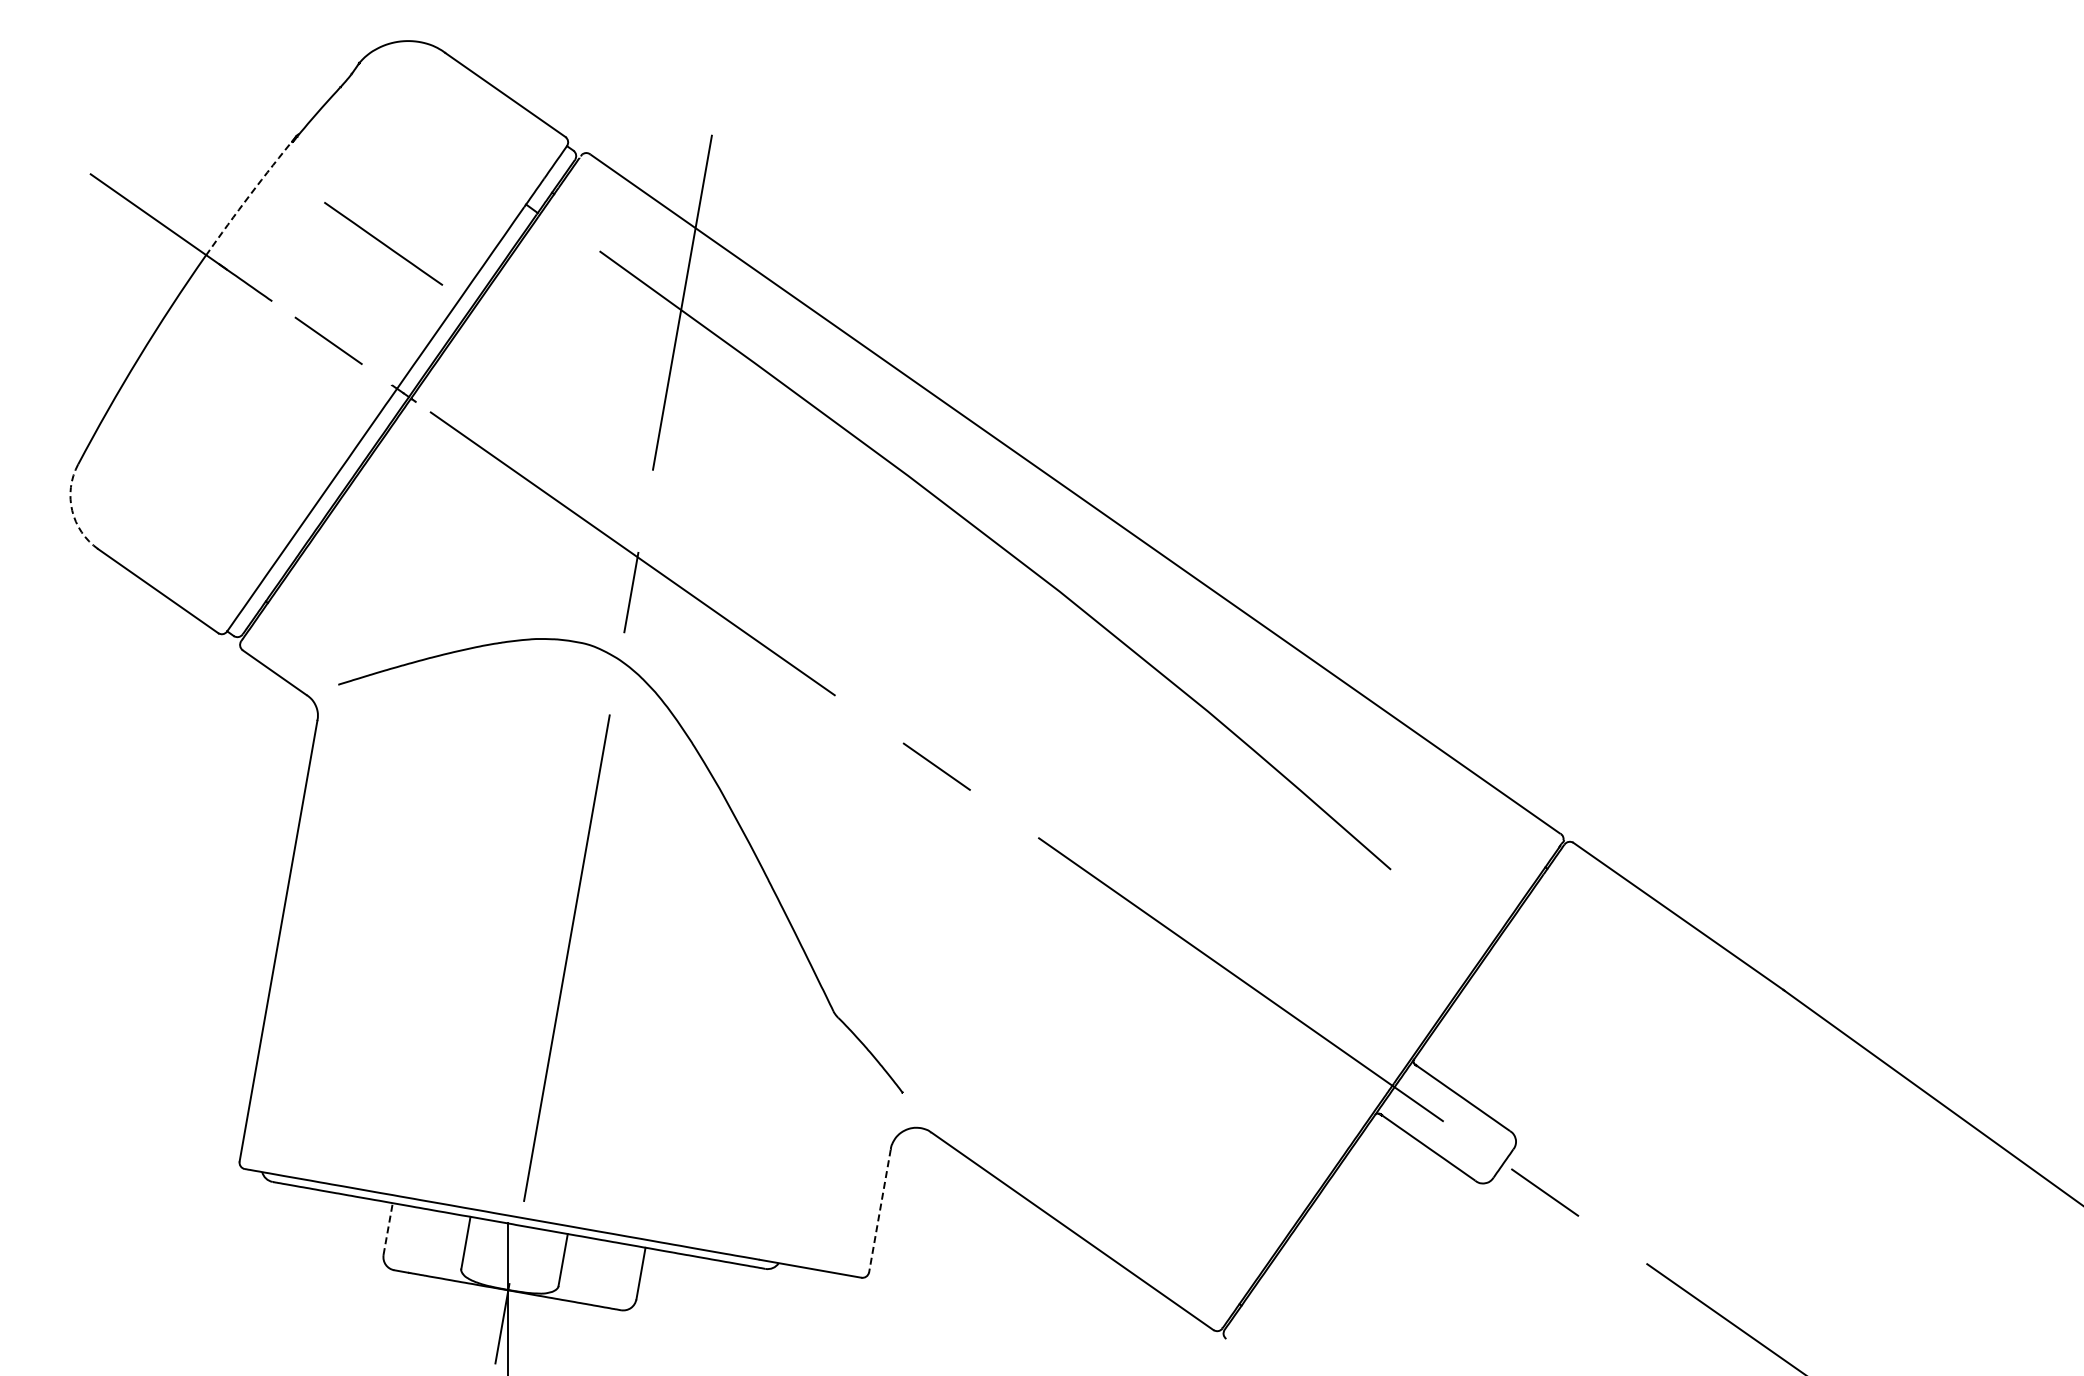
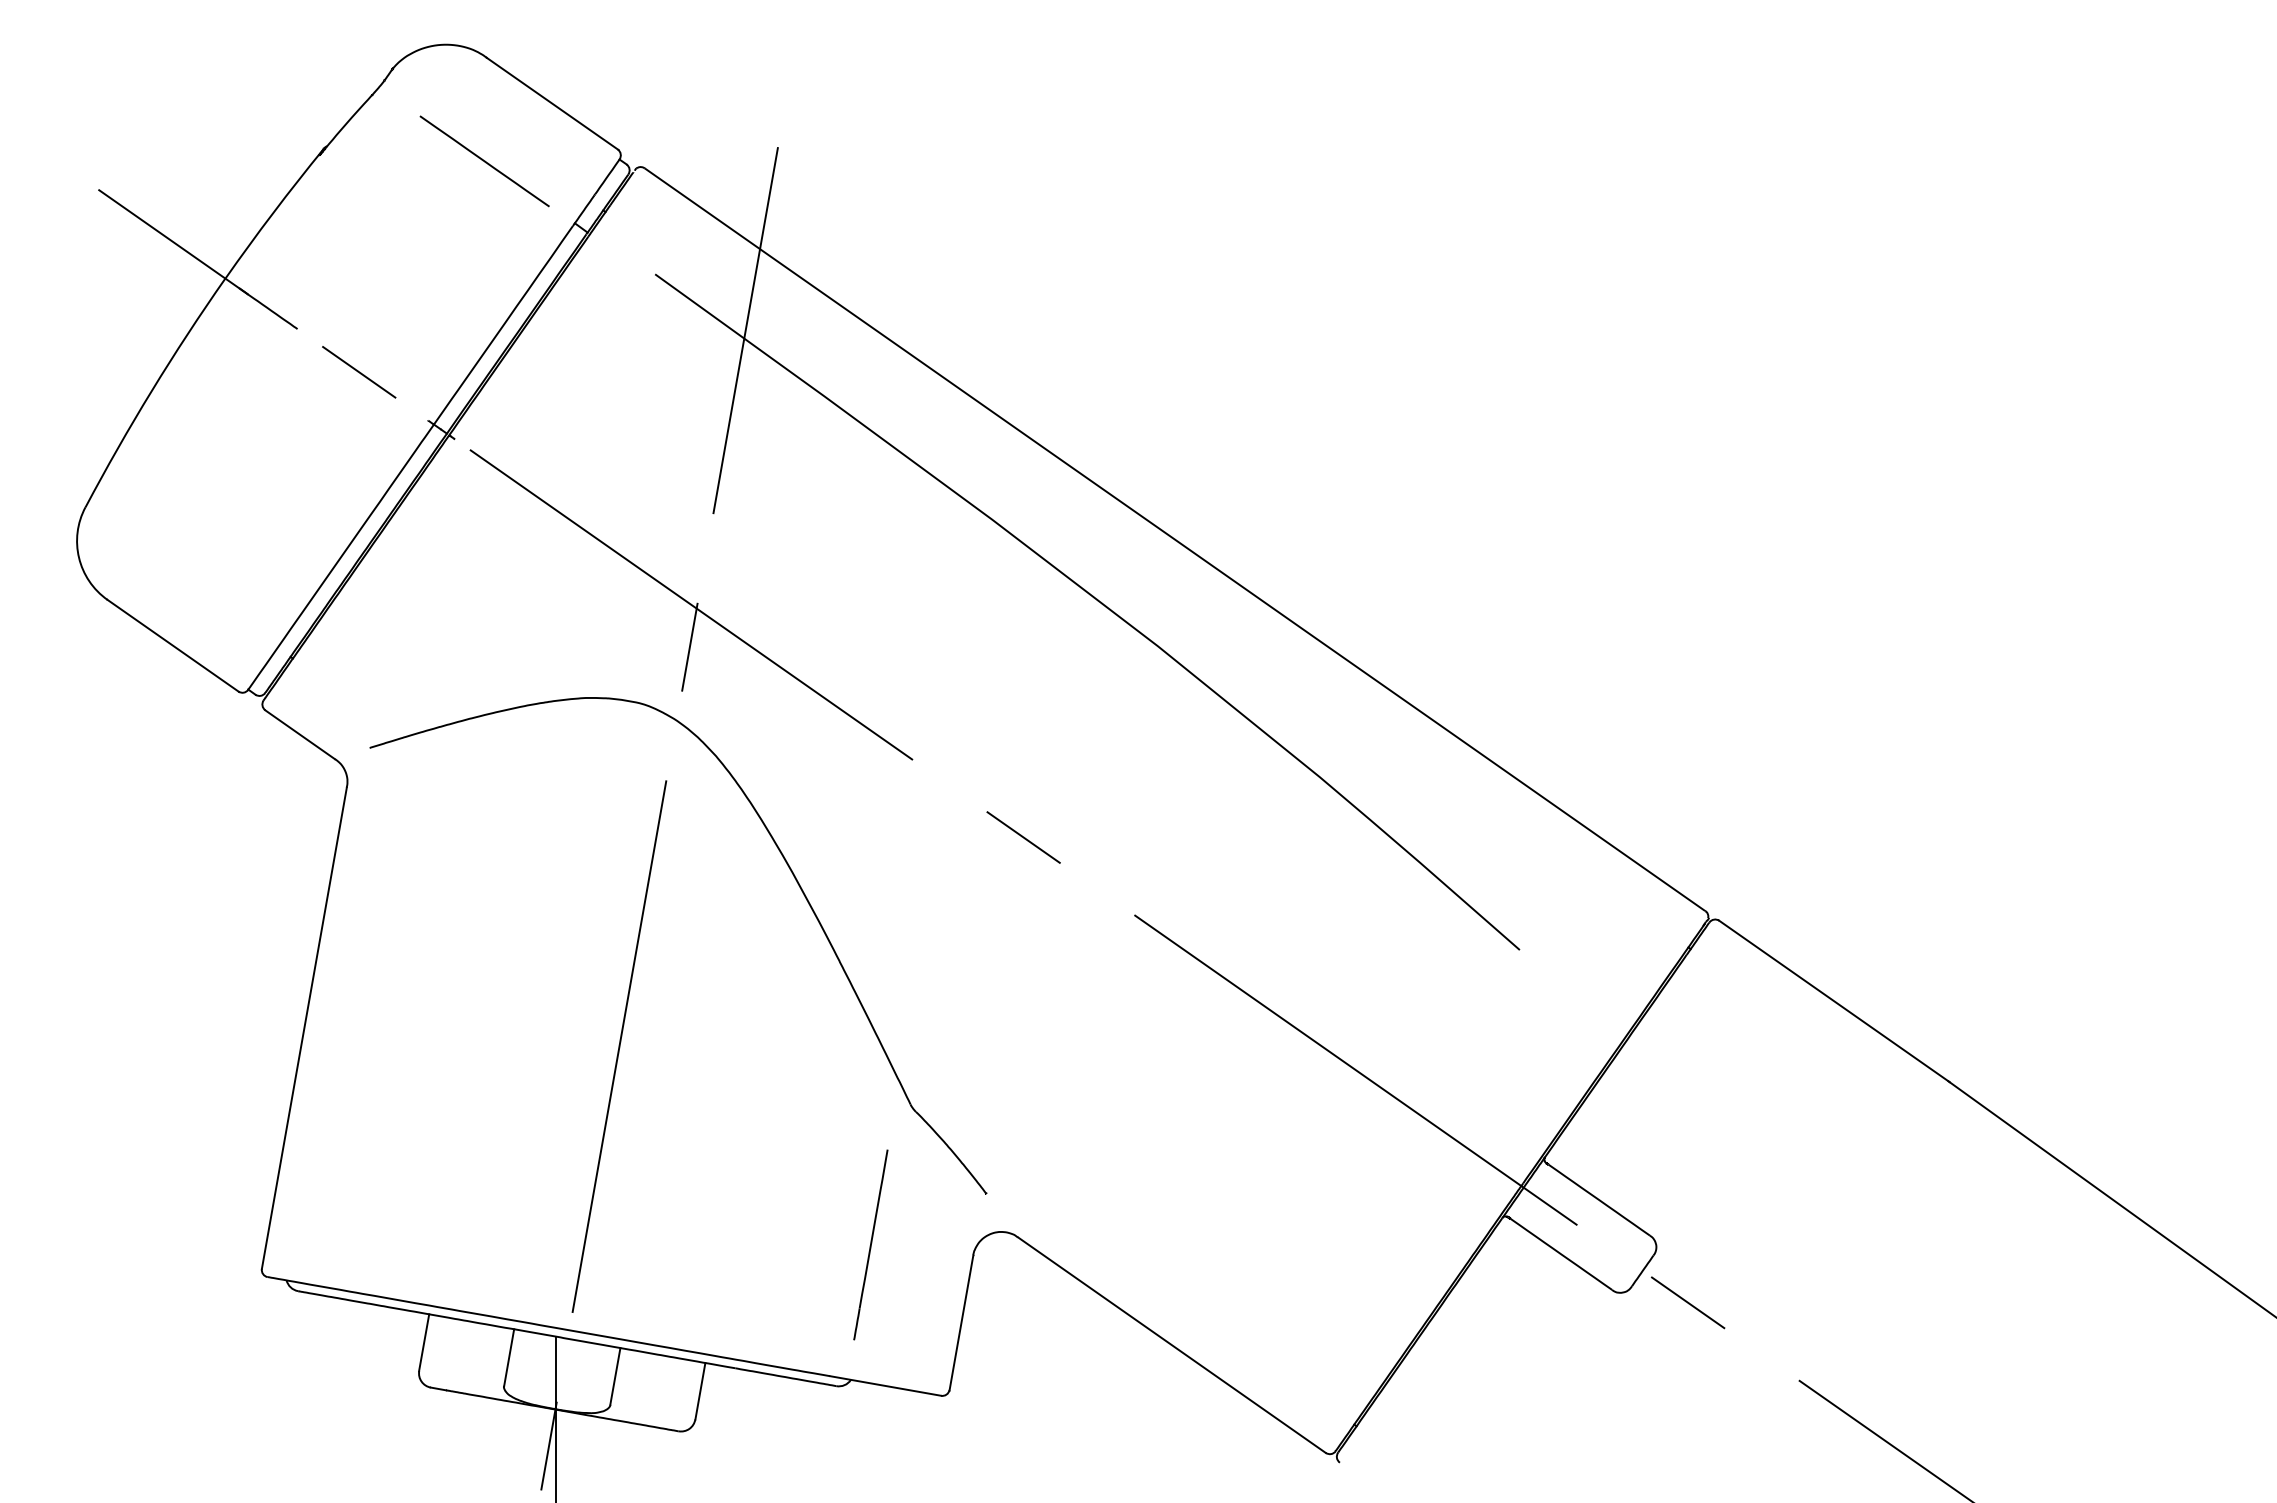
arc: (250, 194) -> (273, 212), dashed -> solid
line: (383, 243) -> (484, 161), moved
arc: (72, 510) -> (79, 557), dashed -> solid
line: (796, 1139) -> (870, 1244), added
line: (879, 1211) -> (960, 1323), dashed -> solid
line: (388, 1228) -> (424, 1341), dashed -> solid

